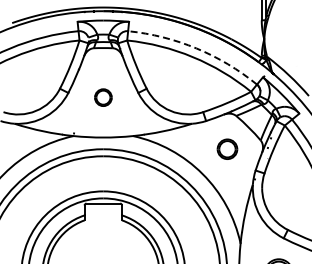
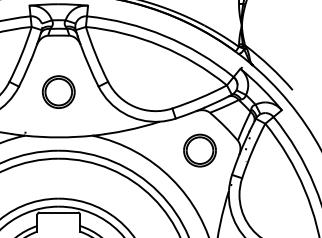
arc: (196, 48) -> (164, 36), dashed -> solid
part: (103, 97) -> (58, 91), size x1.67
part: (227, 149) -> (200, 150), size x1.43

